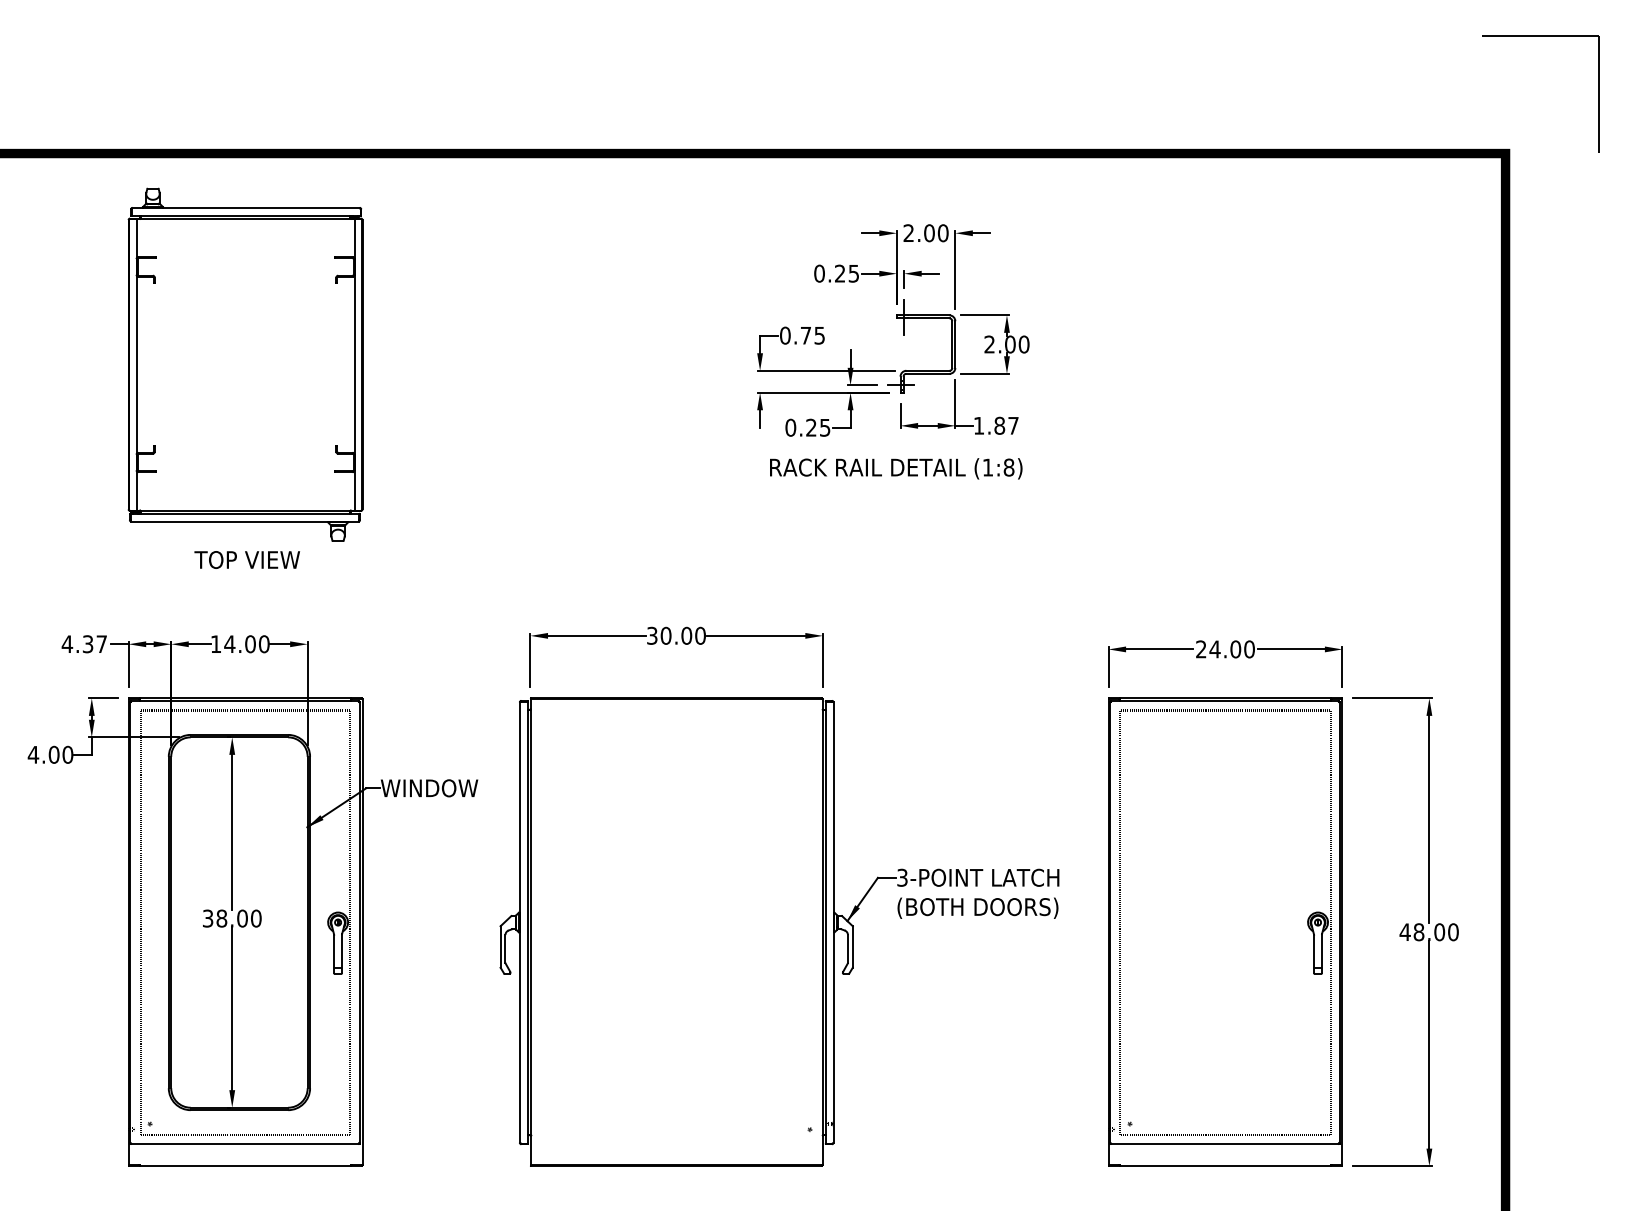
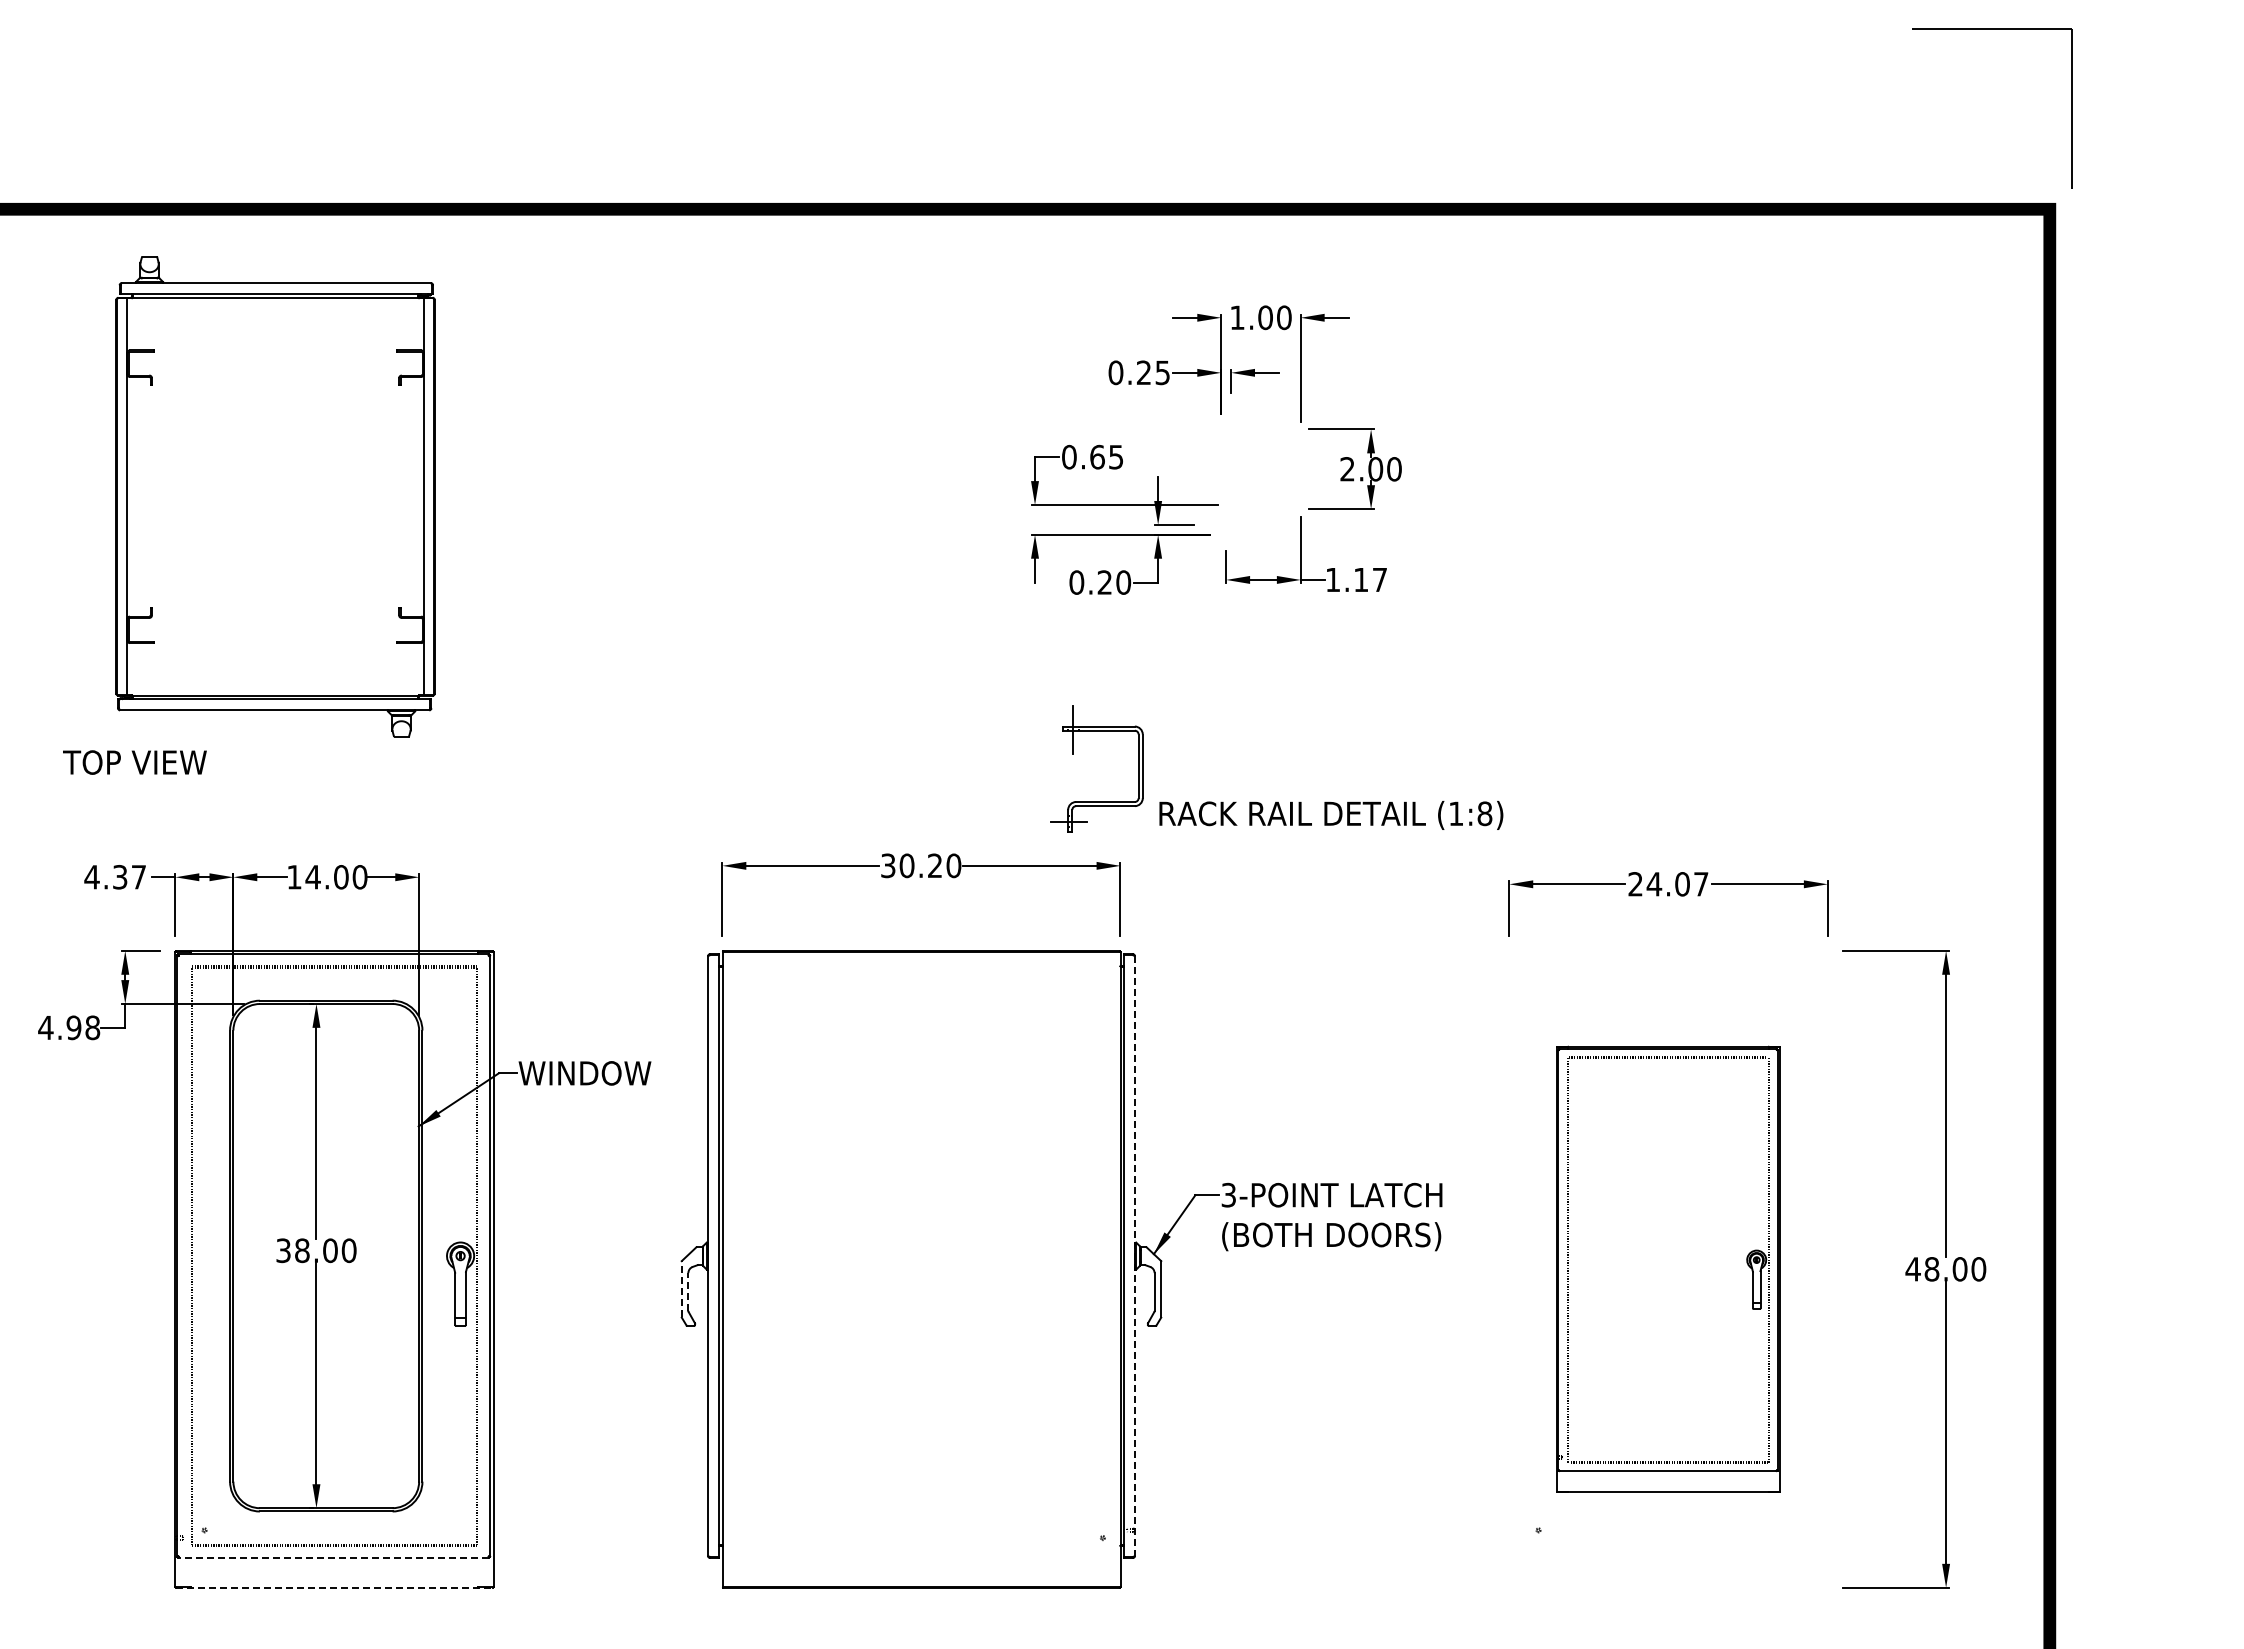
part: (1540, 36) -> (1992, 29), moved
text: (908, 233) -> (1237, 317), 2.00 -> 1.00
text: (806, 335) -> (1097, 456), 0.75 -> 0.65
part: (904, 335) -> (1073, 754), moved
part: (245, 364) -> (275, 496), moved
text: (999, 425) -> (1361, 579), 1.87 -> 1.17
text: (825, 427) -> (1123, 582), 0.25 -> 0.20
text: (896, 468) -> (1331, 815), moved
text: (246, 559) -> (134, 762), moved
text: (686, 635) -> (934, 865), 30.00 -> 30.20
text: (1249, 649) -> (1701, 884), 24.00 -> 24.07
text: (61, 754) -> (83, 1027), 4.00 -> 4.98
line: (833, 922) -> (1135, 1256), solid -> dashed
part: (1225, 932) -> (1668, 1269), size x0.7
line: (500, 946) -> (681, 1288), solid -> dashed
line: (505, 949) -> (688, 1292), solid -> dashed
line: (244, 1143) -> (333, 1557), solid -> dashed
line: (246, 1165) -> (335, 1587), solid -> dashed

